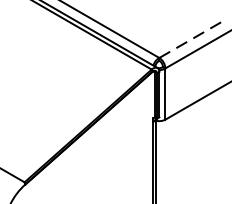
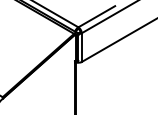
line: (193, 38) -> (97, 16), dashed -> solid

